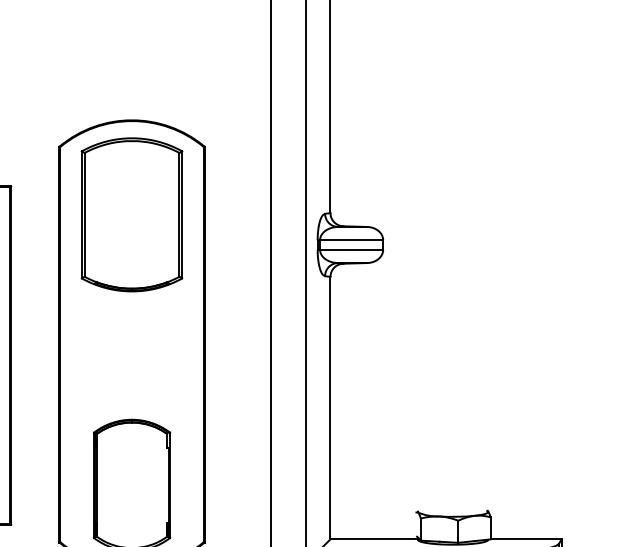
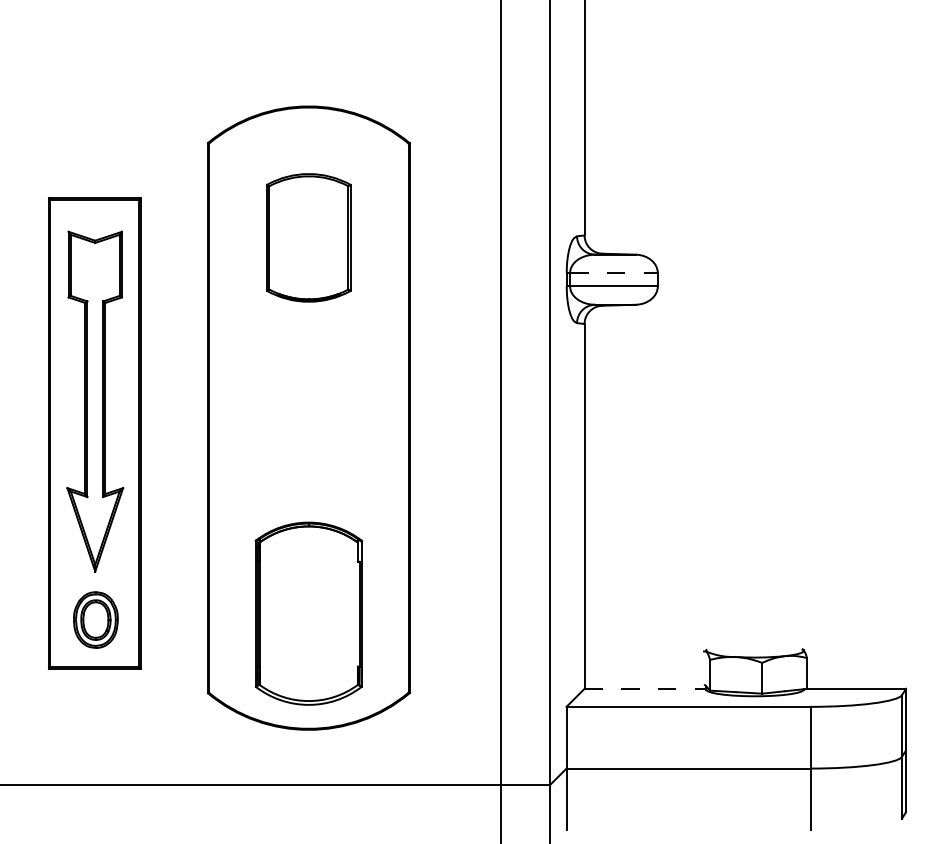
part: (131, 214) -> (308, 237), size x0.6
line: (351, 239) -> (613, 272), solid -> dashed
line: (374, 539) -> (645, 688), solid -> dashed

